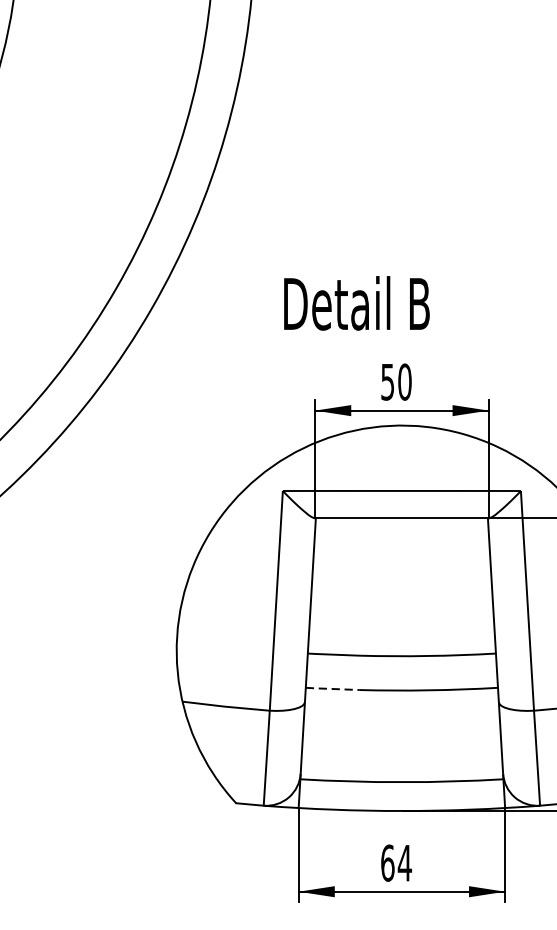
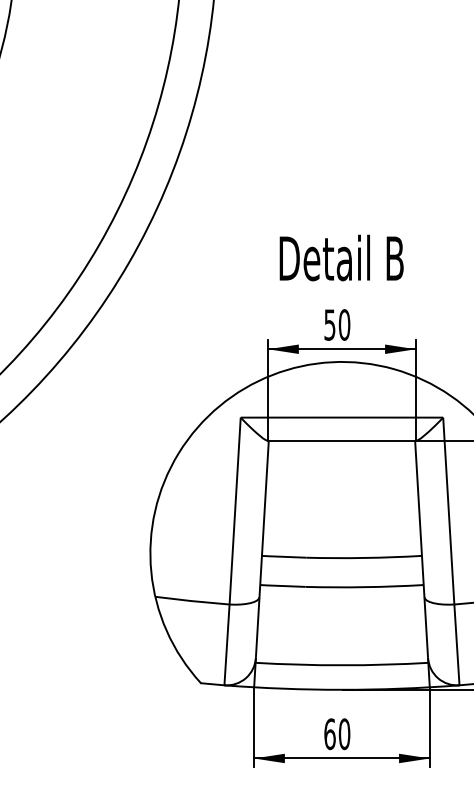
text: (356, 302) -> (341, 257), moved
line: (331, 689) -> (282, 586), dashed -> solid
text: (404, 863) -> (344, 734), 64 -> 60

